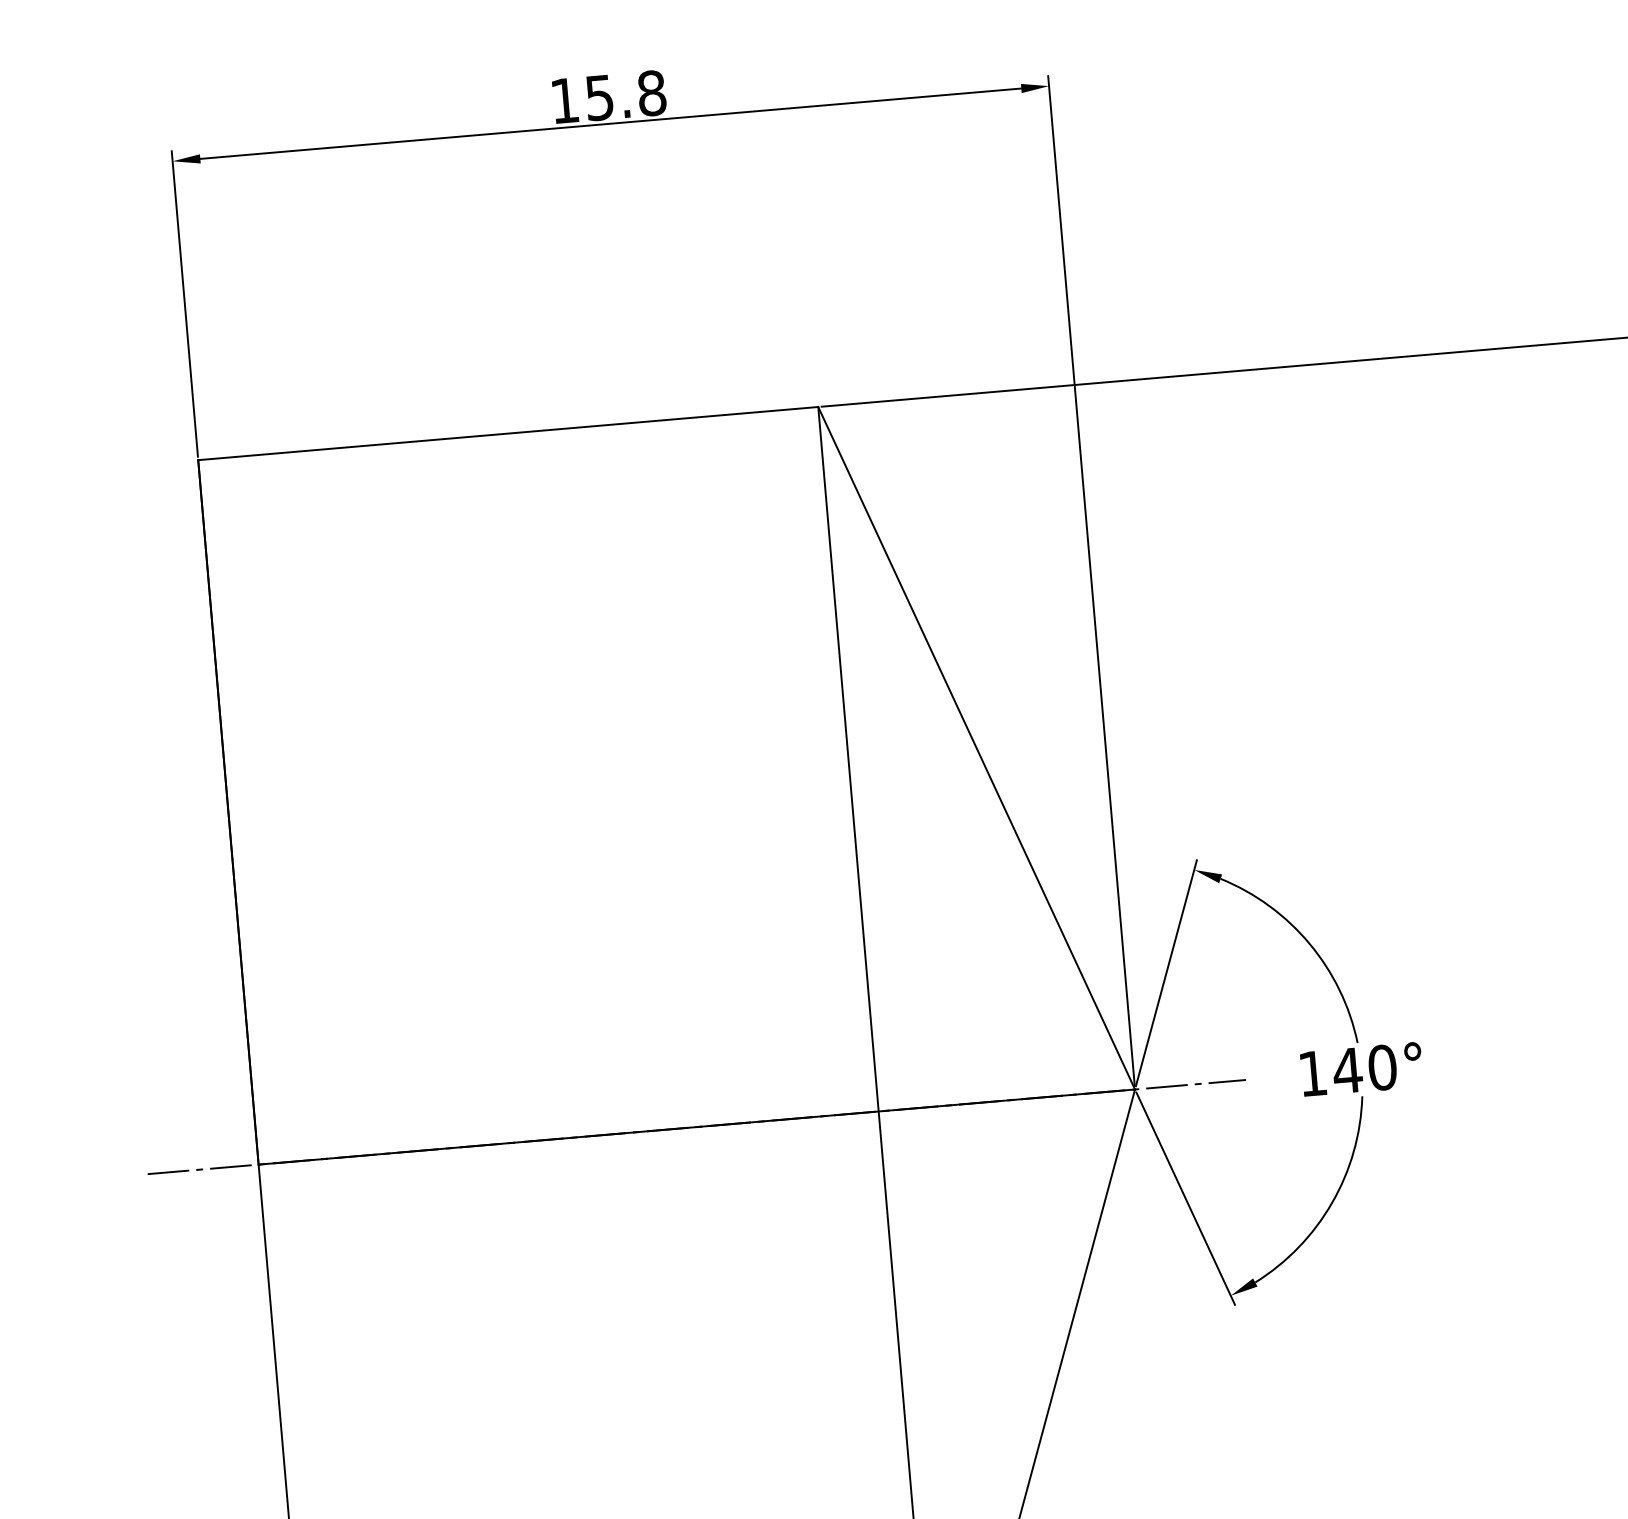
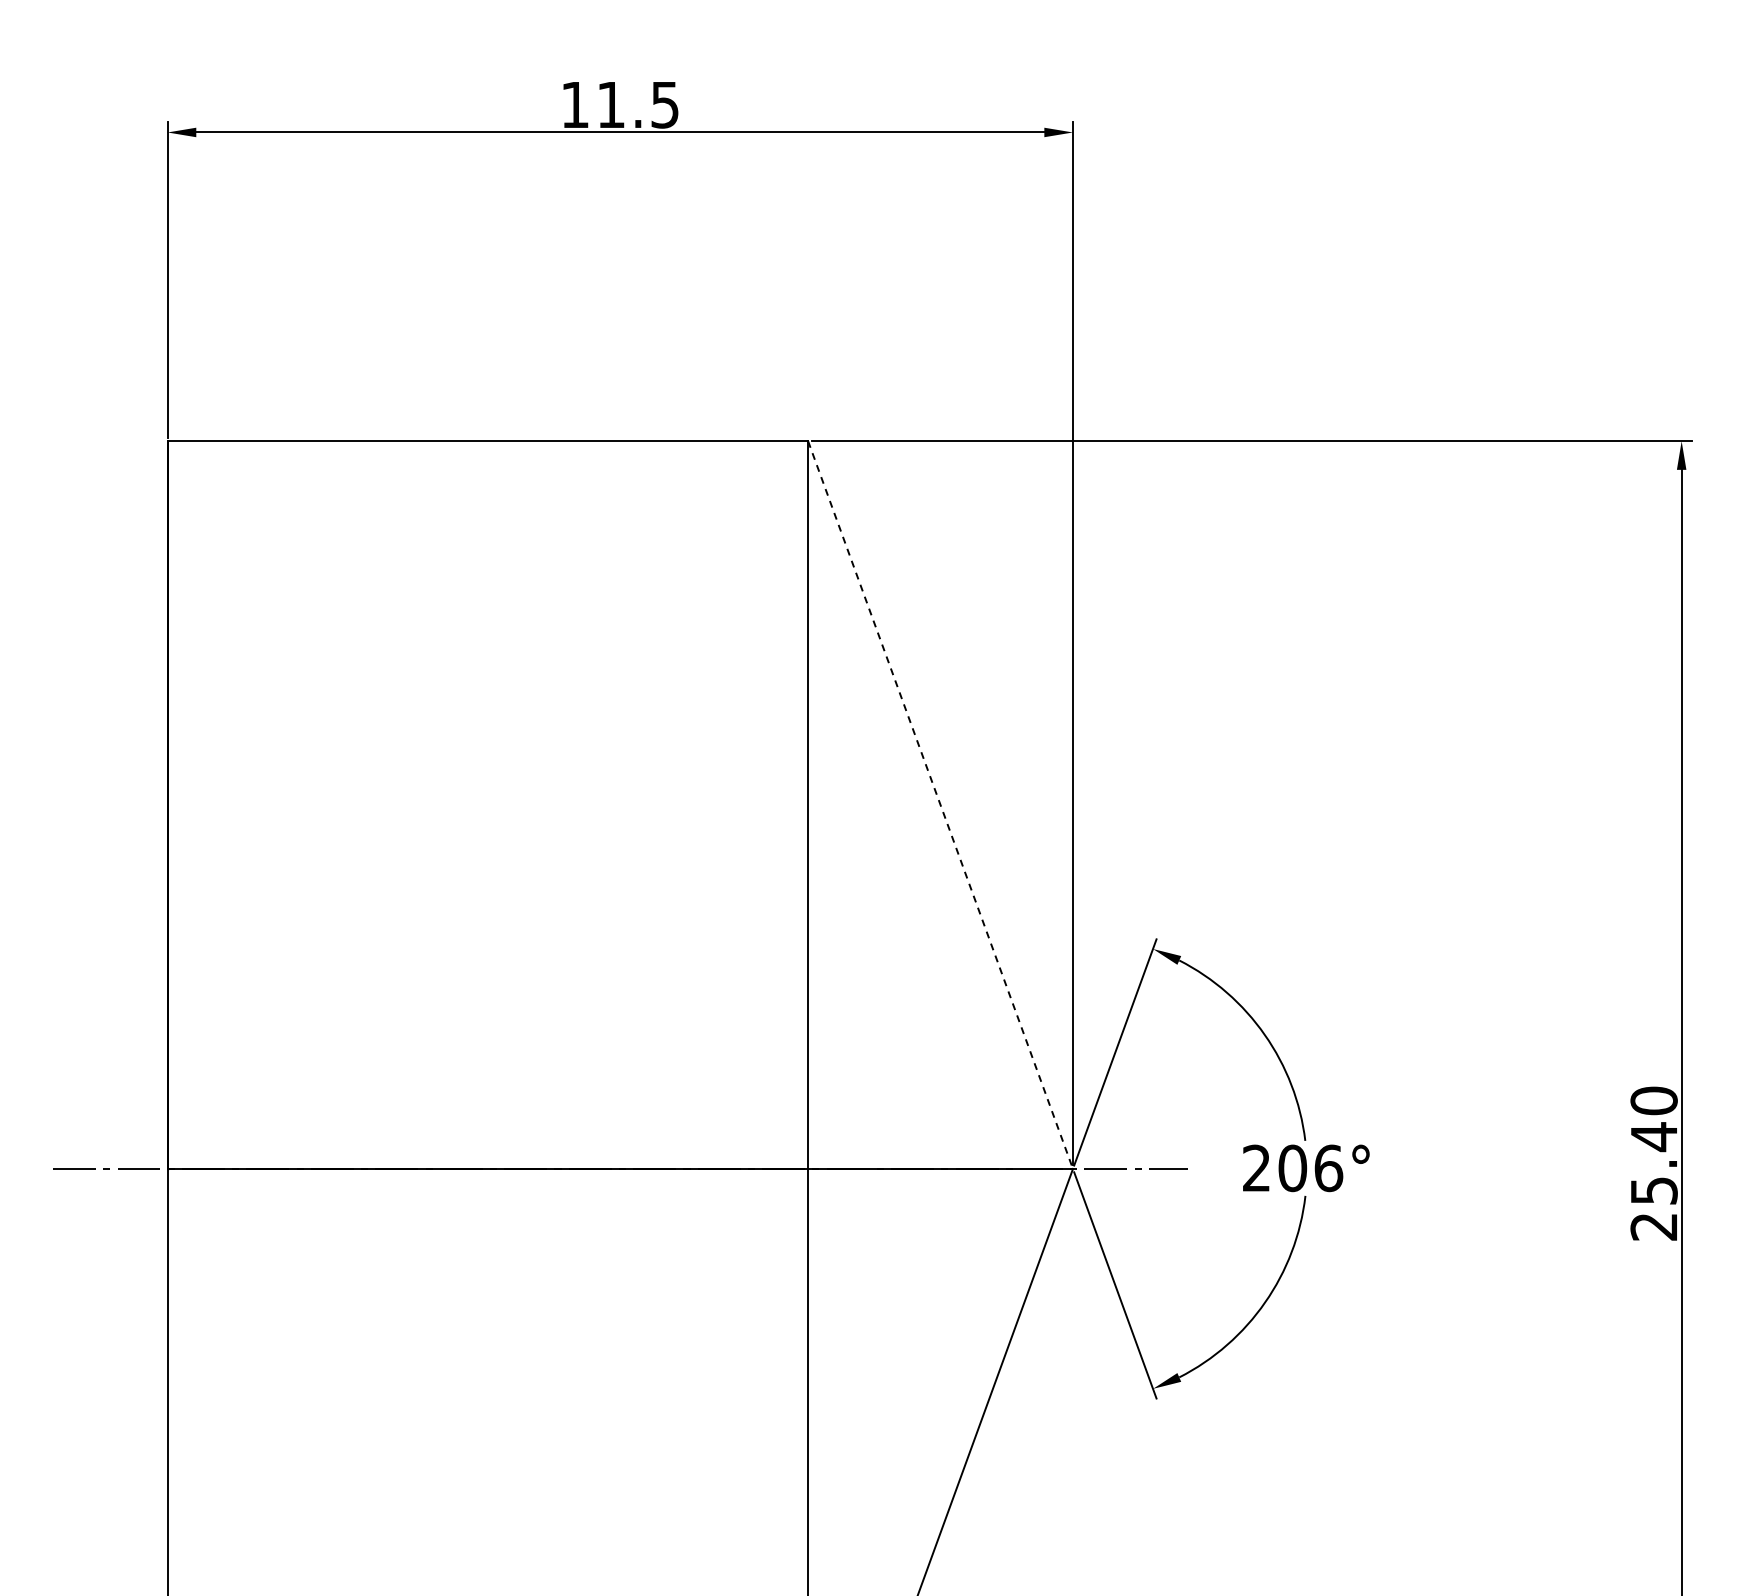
text: (626, 95) -> (638, 104), 15.8 -> 11.5
line: (976, 748) -> (940, 805), solid -> dashed
text: (1348, 1070) -> (1293, 1168), 140° -> 206°

